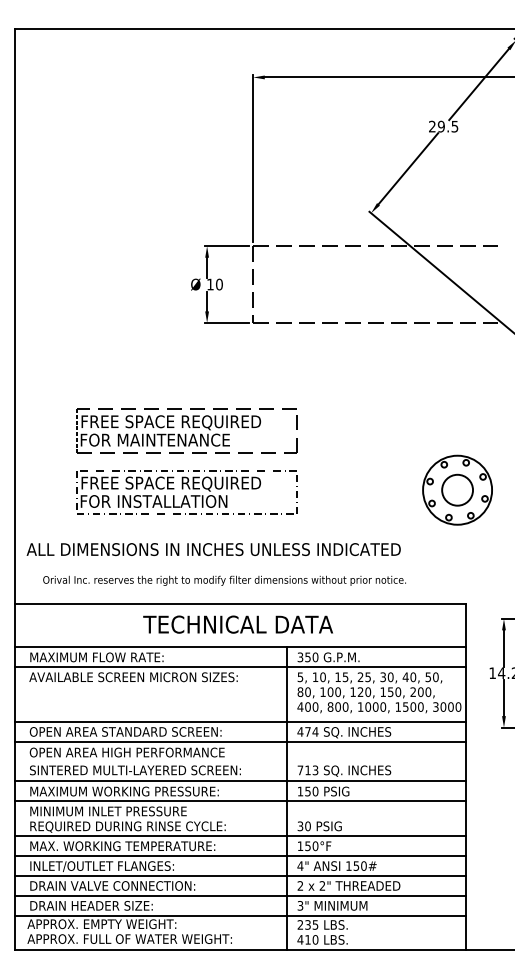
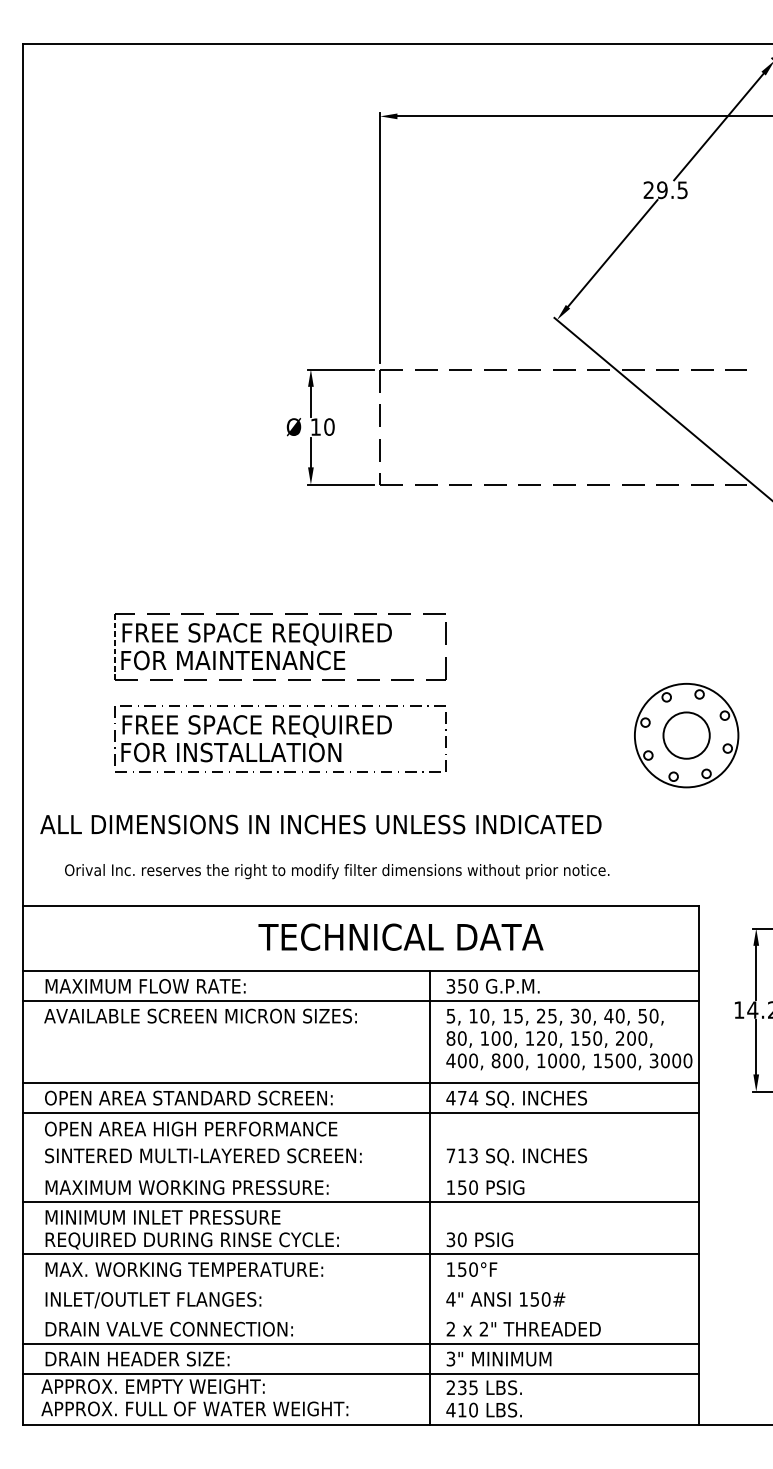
text: (237, 624) -> (400, 937), moved
line: (240, 781) -> (360, 1172), removed
line: (240, 855) -> (360, 1283), removed
line: (240, 875) -> (360, 1313), removed

